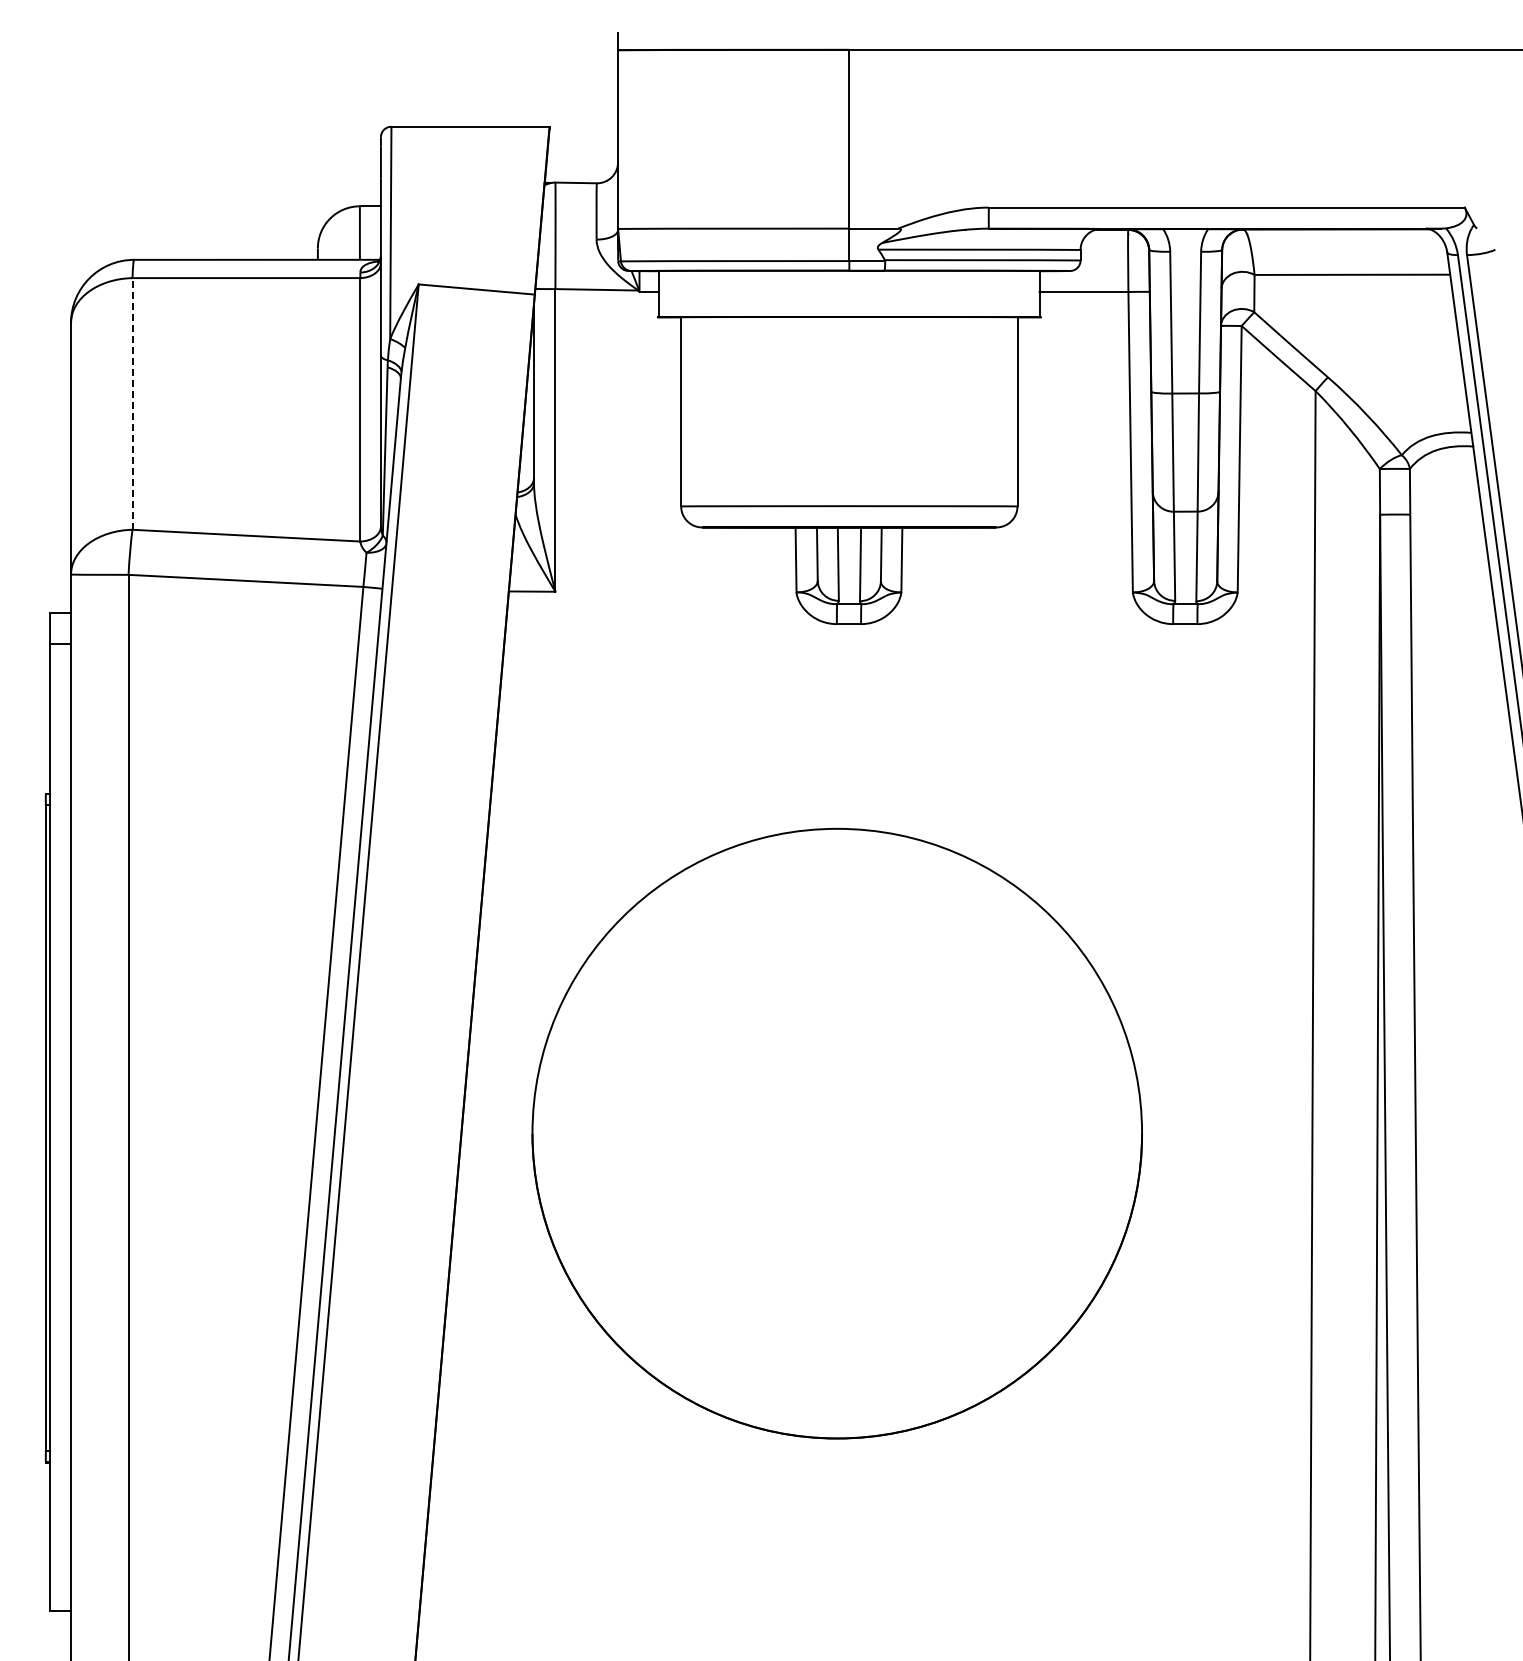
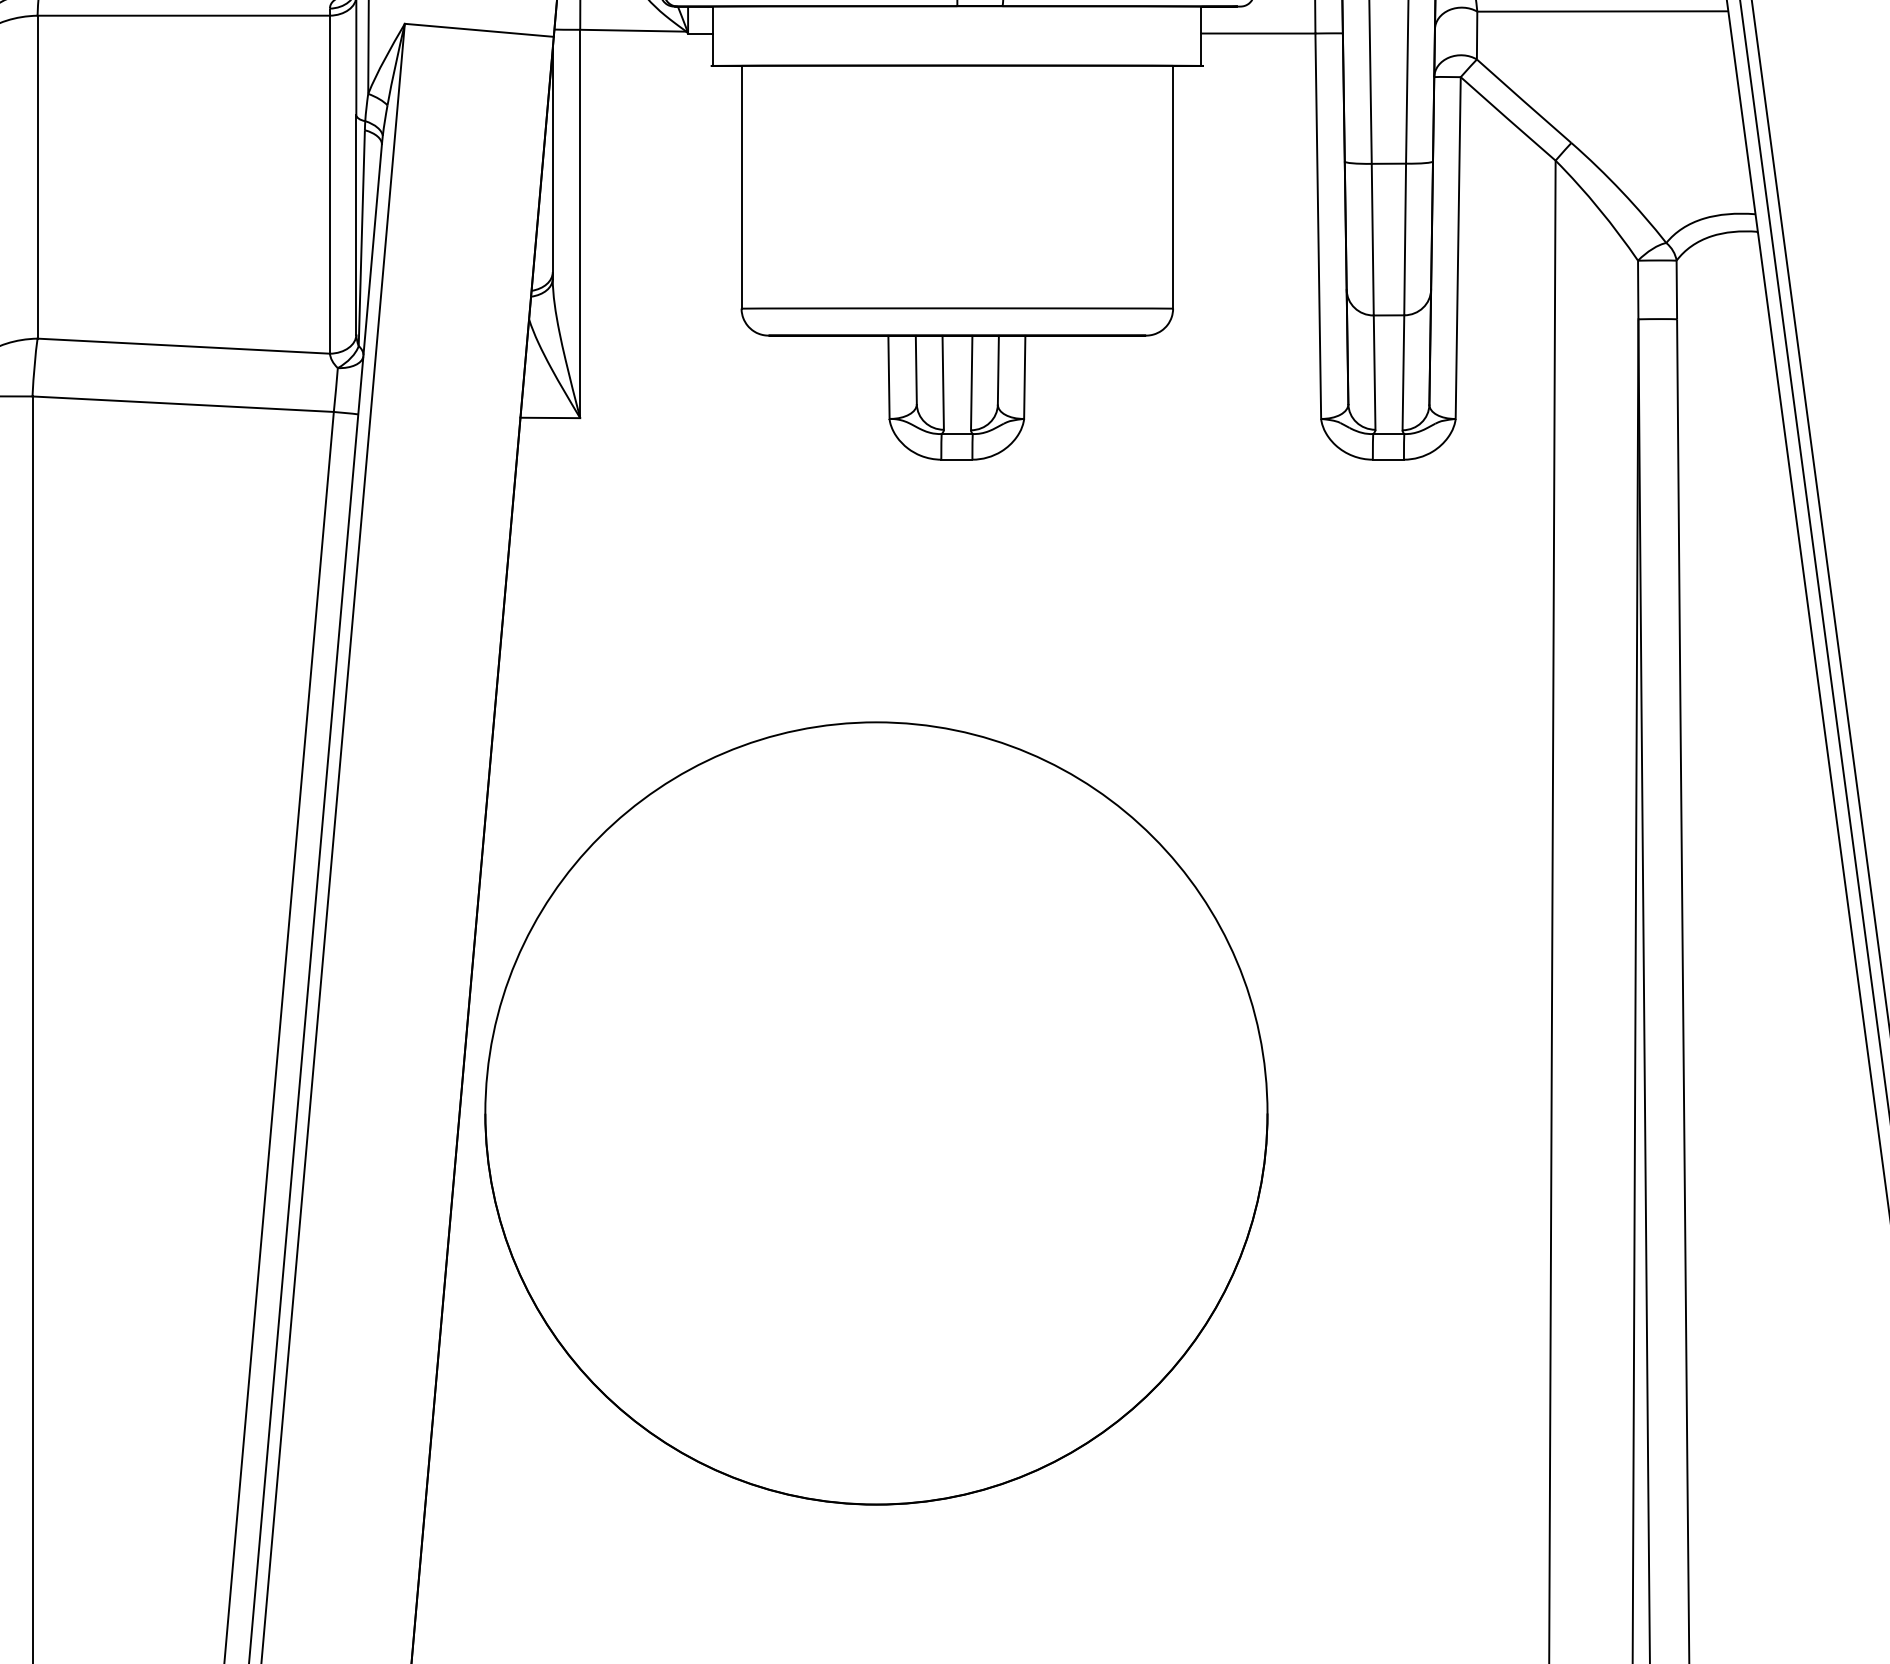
line: (132, 403) -> (37, 176), dashed -> solid
part: (836, 1133) -> (875, 1113), moved

